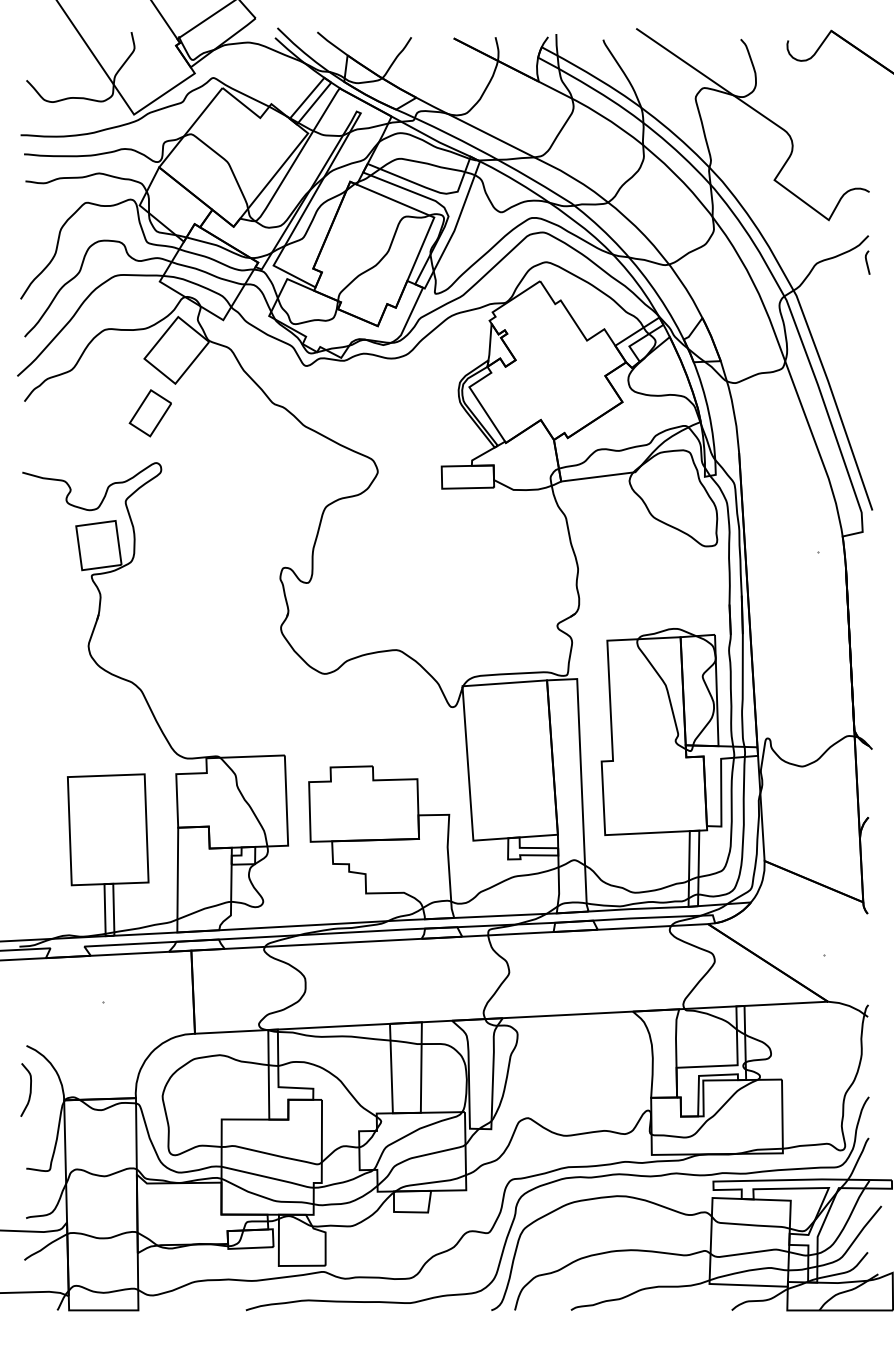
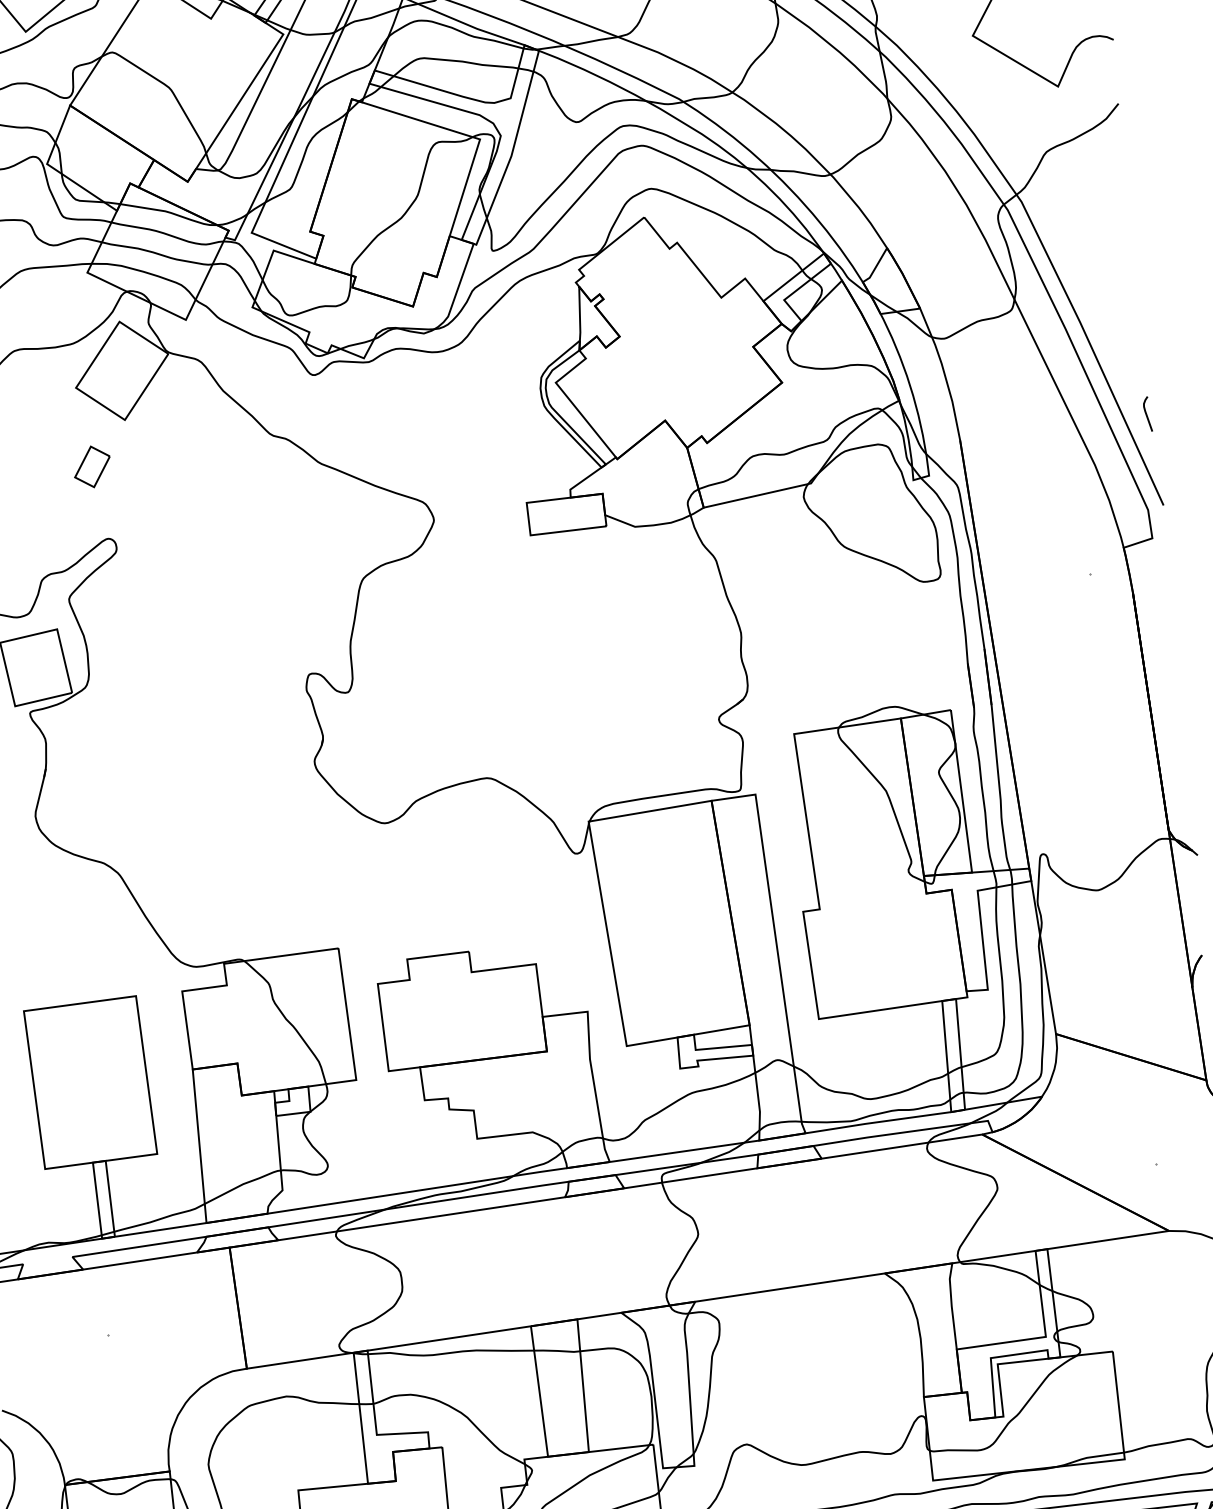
curve: (867, 262) -> (1147, 413), moved
part: (149, 413) -> (91, 467), size x0.6

